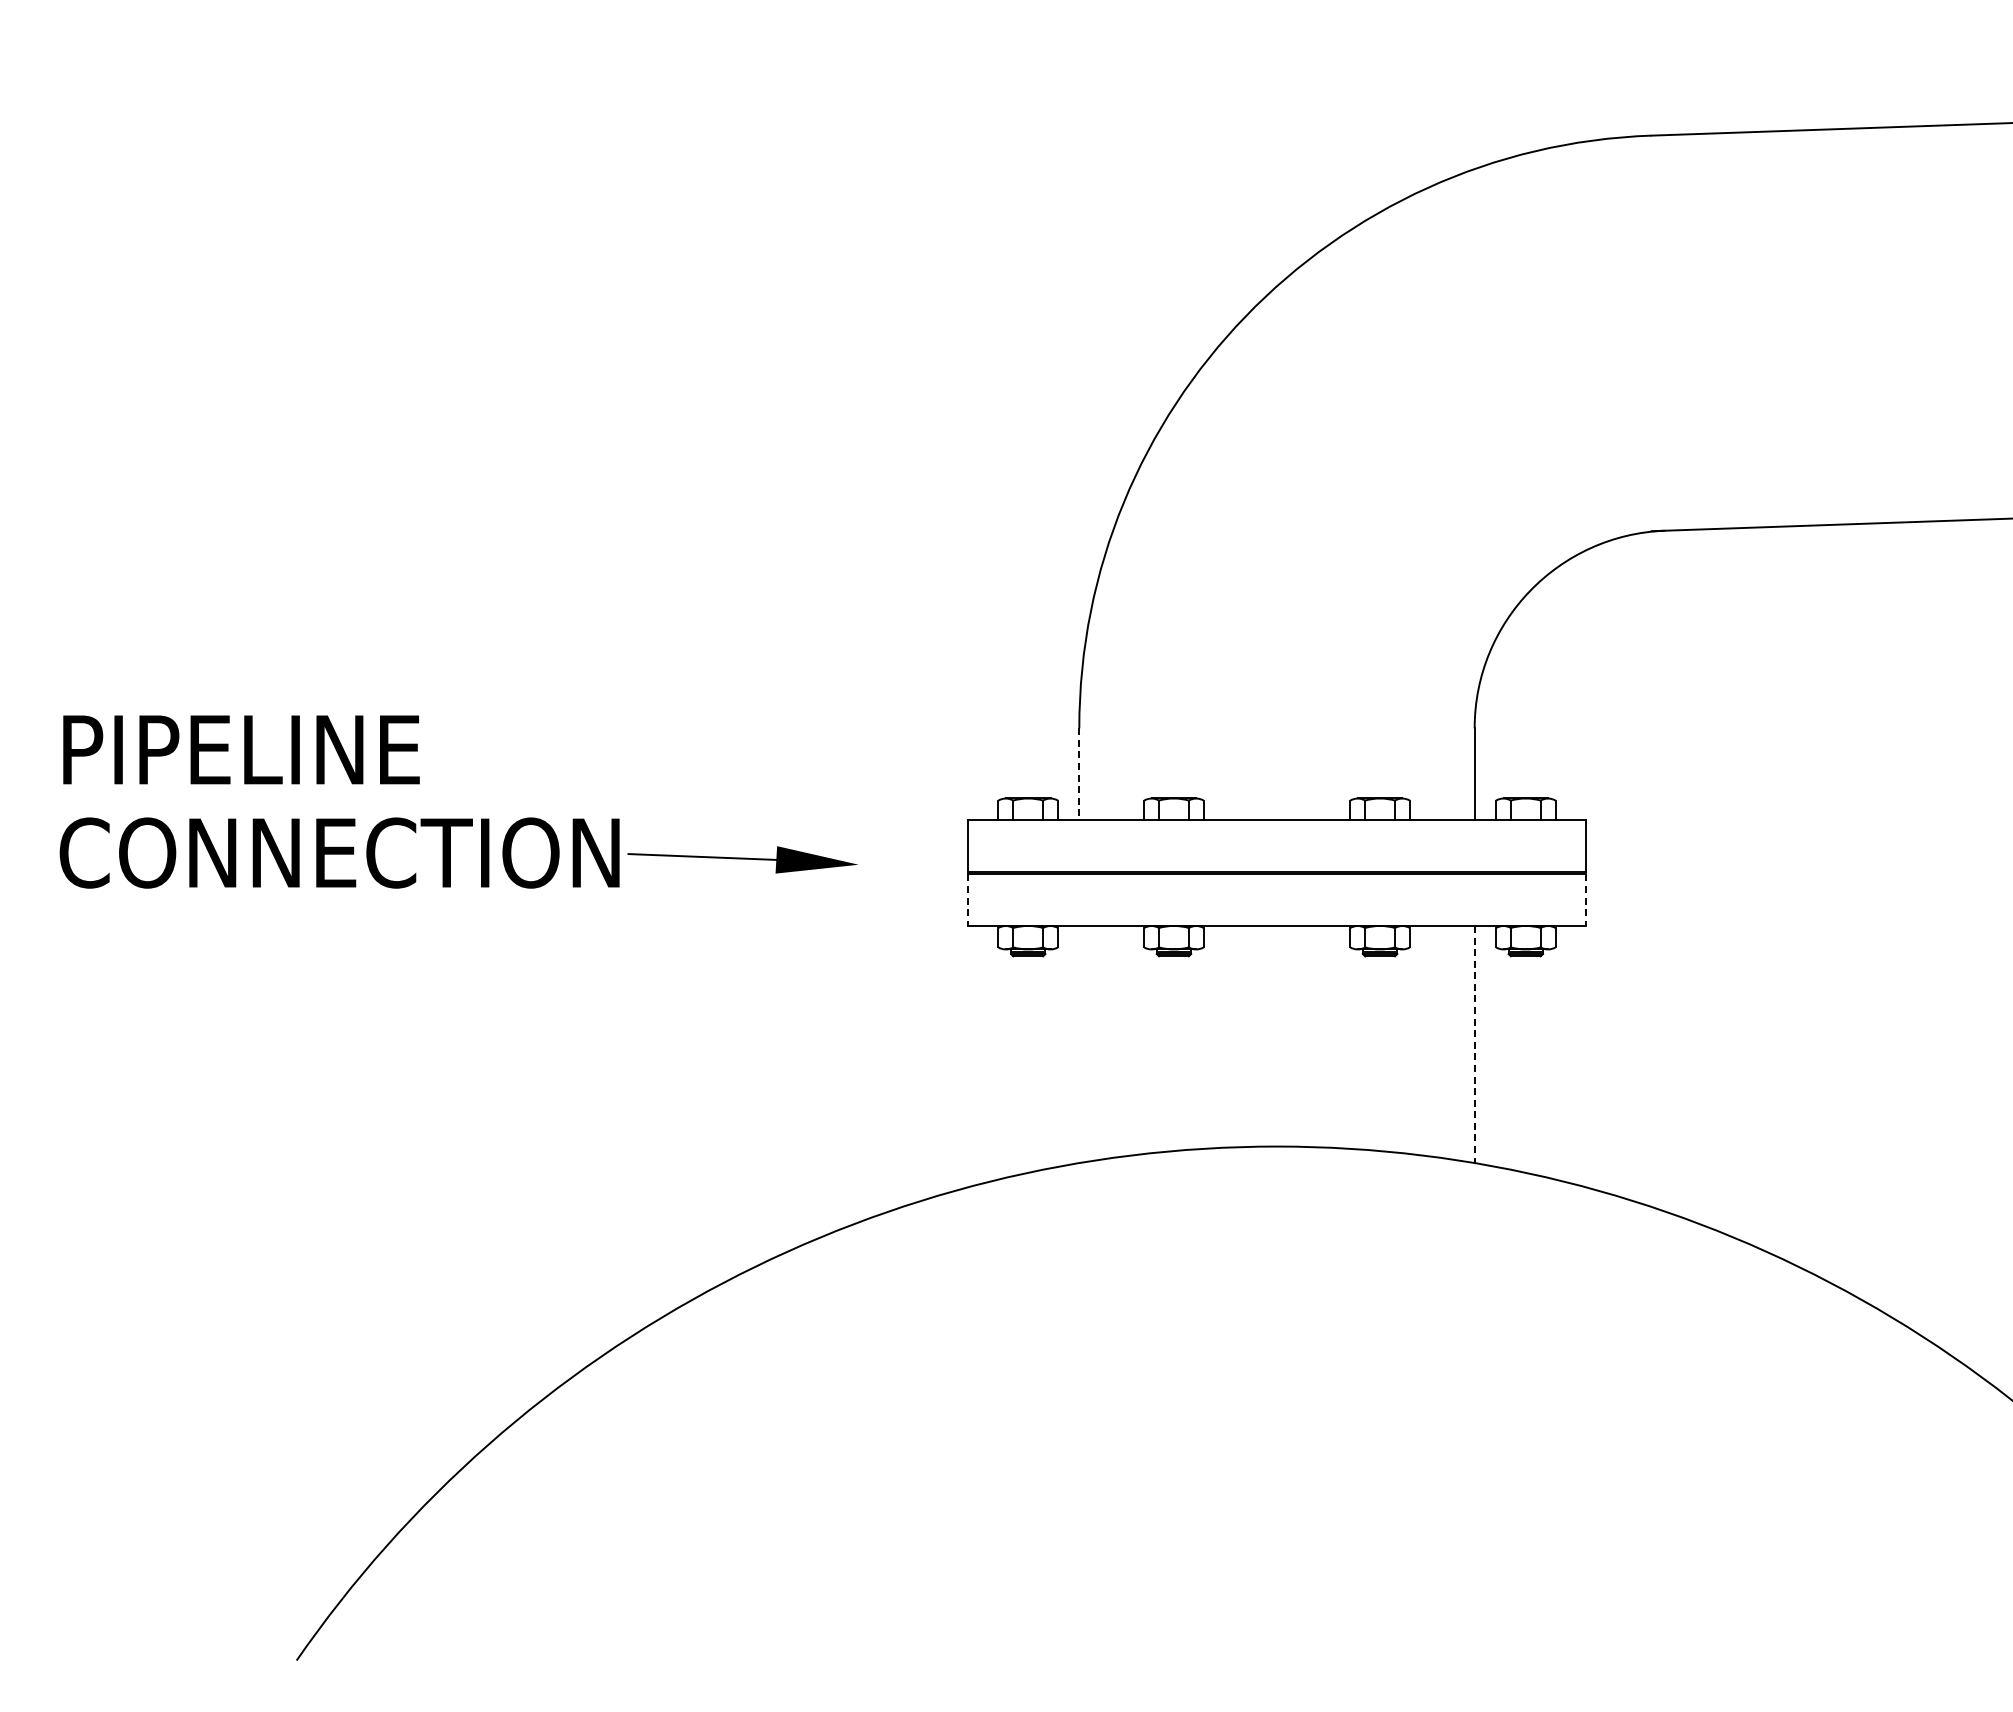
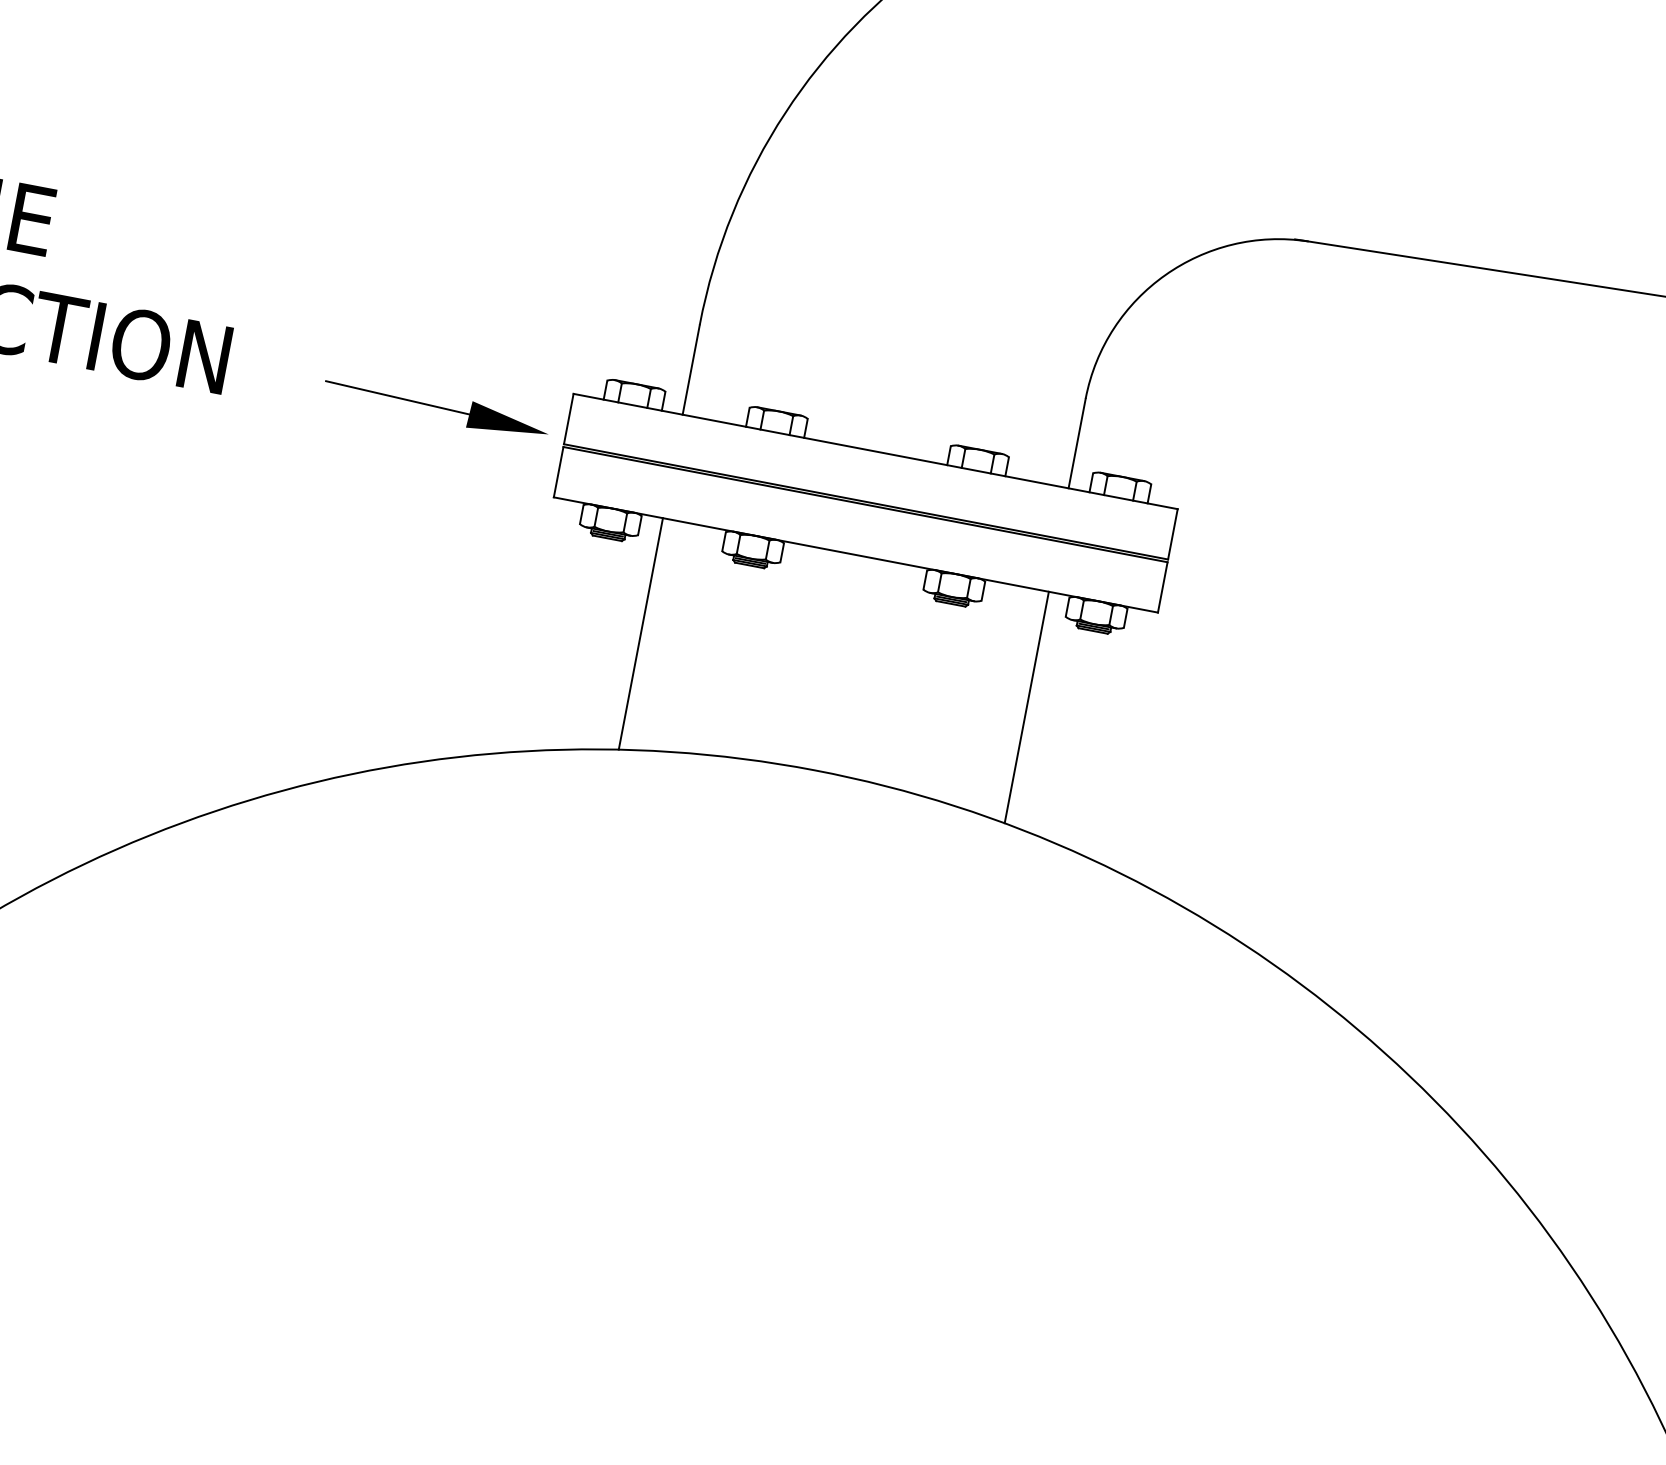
line: (1079, 774) -> (691, 370), dashed -> solid
part: (742, 859) -> (436, 407), moved
line: (967, 900) -> (558, 472), dashed -> solid
line: (1586, 900) -> (1162, 587), dashed -> solid
line: (1079, 1044) -> (641, 633), added
line: (1474, 1044) -> (1026, 707), dashed -> solid

